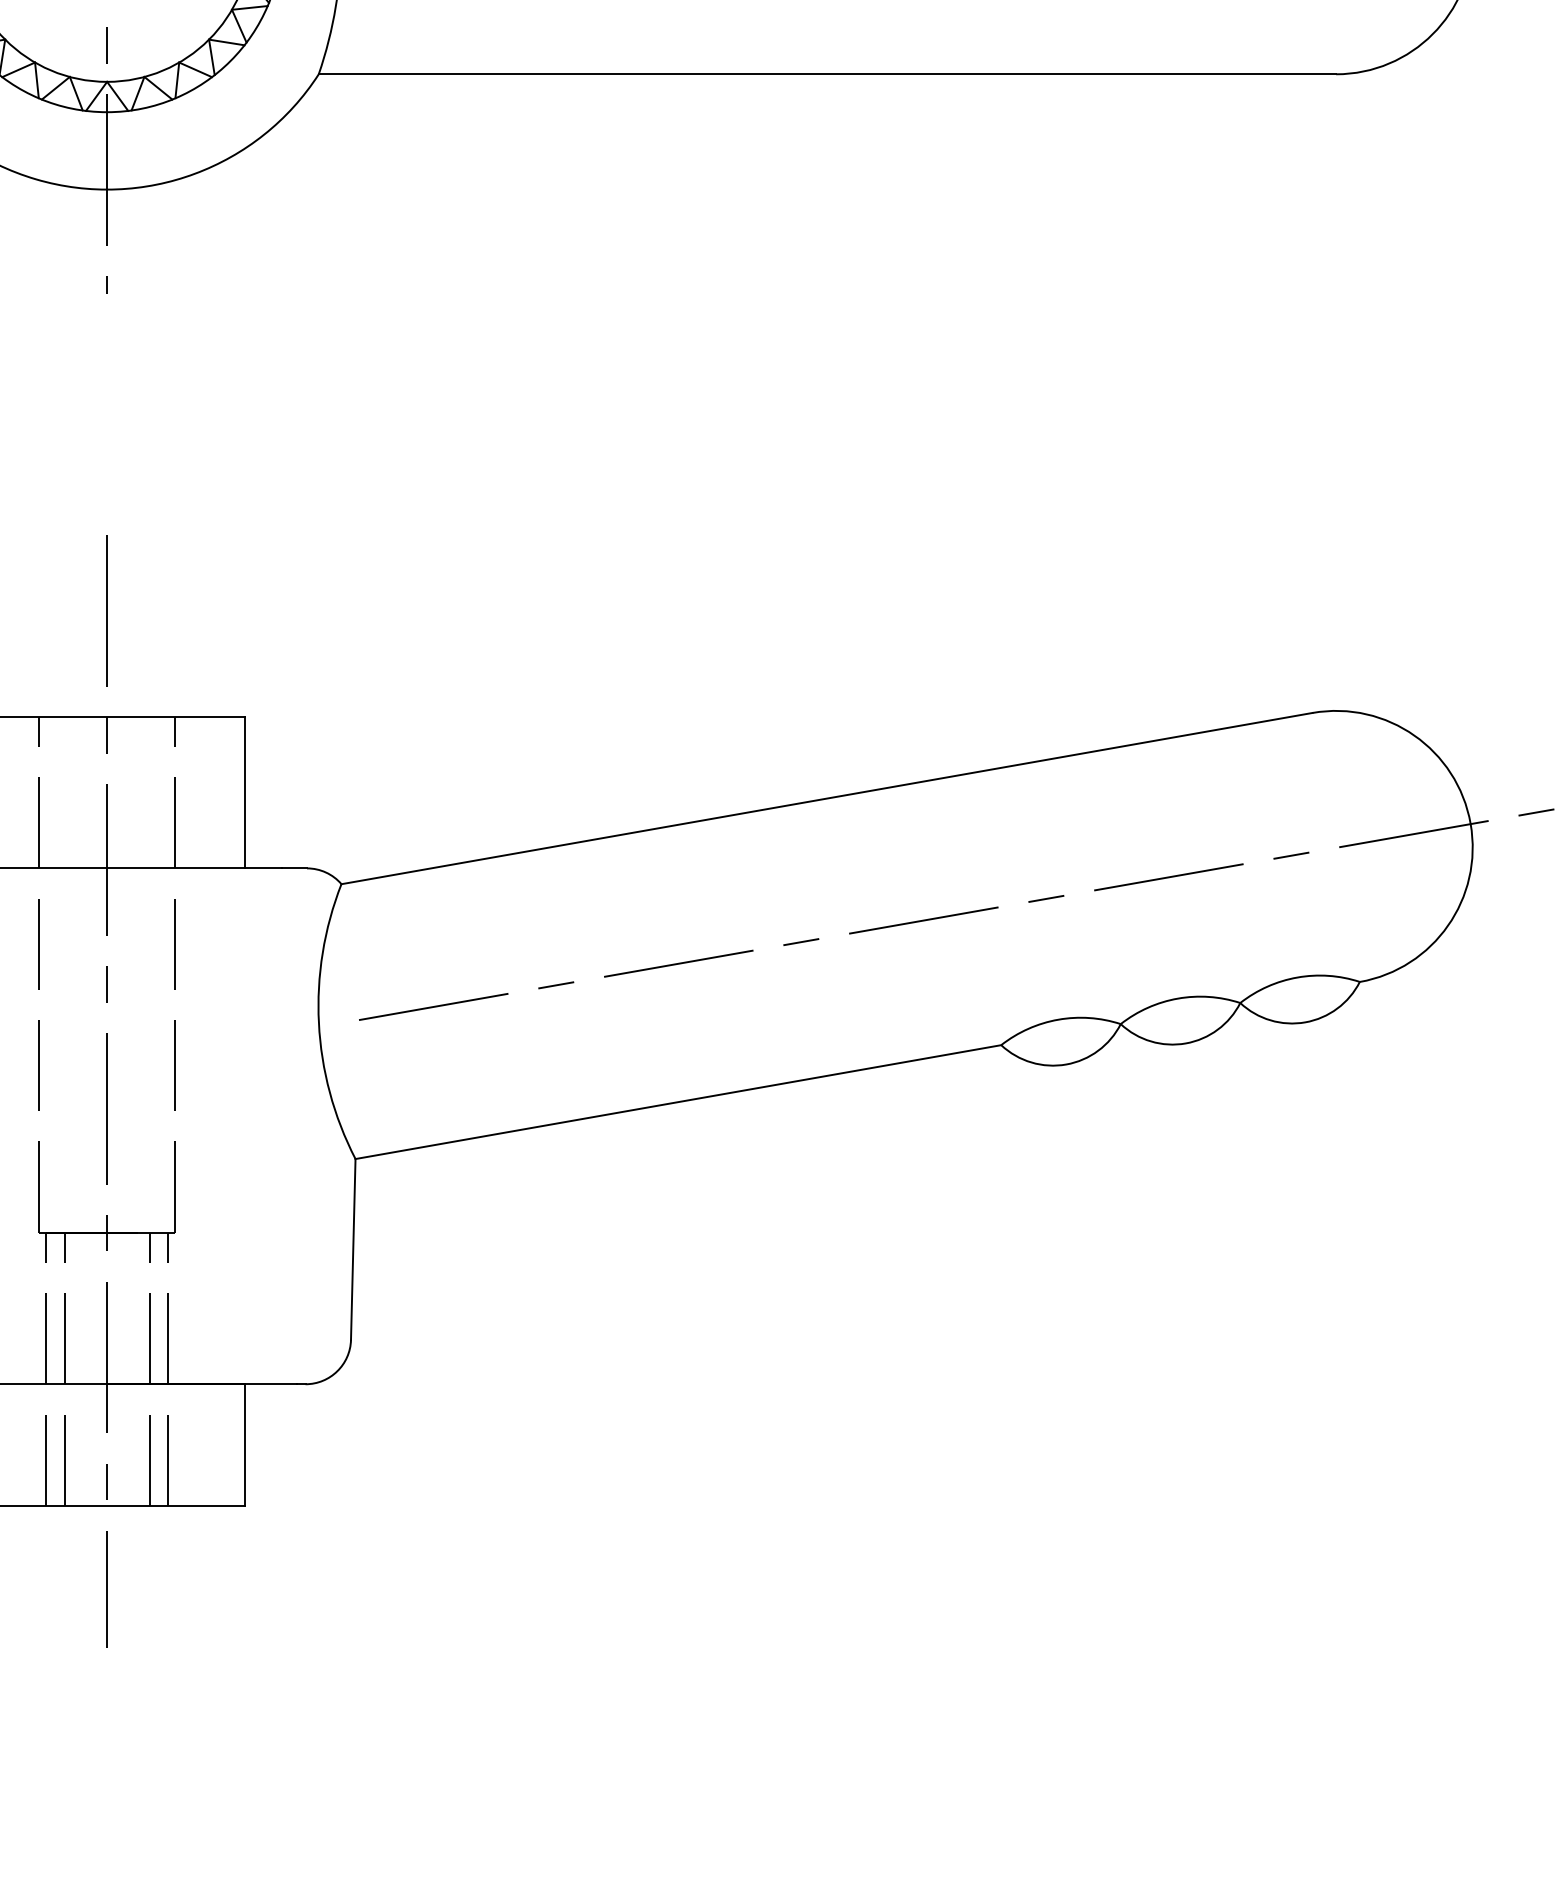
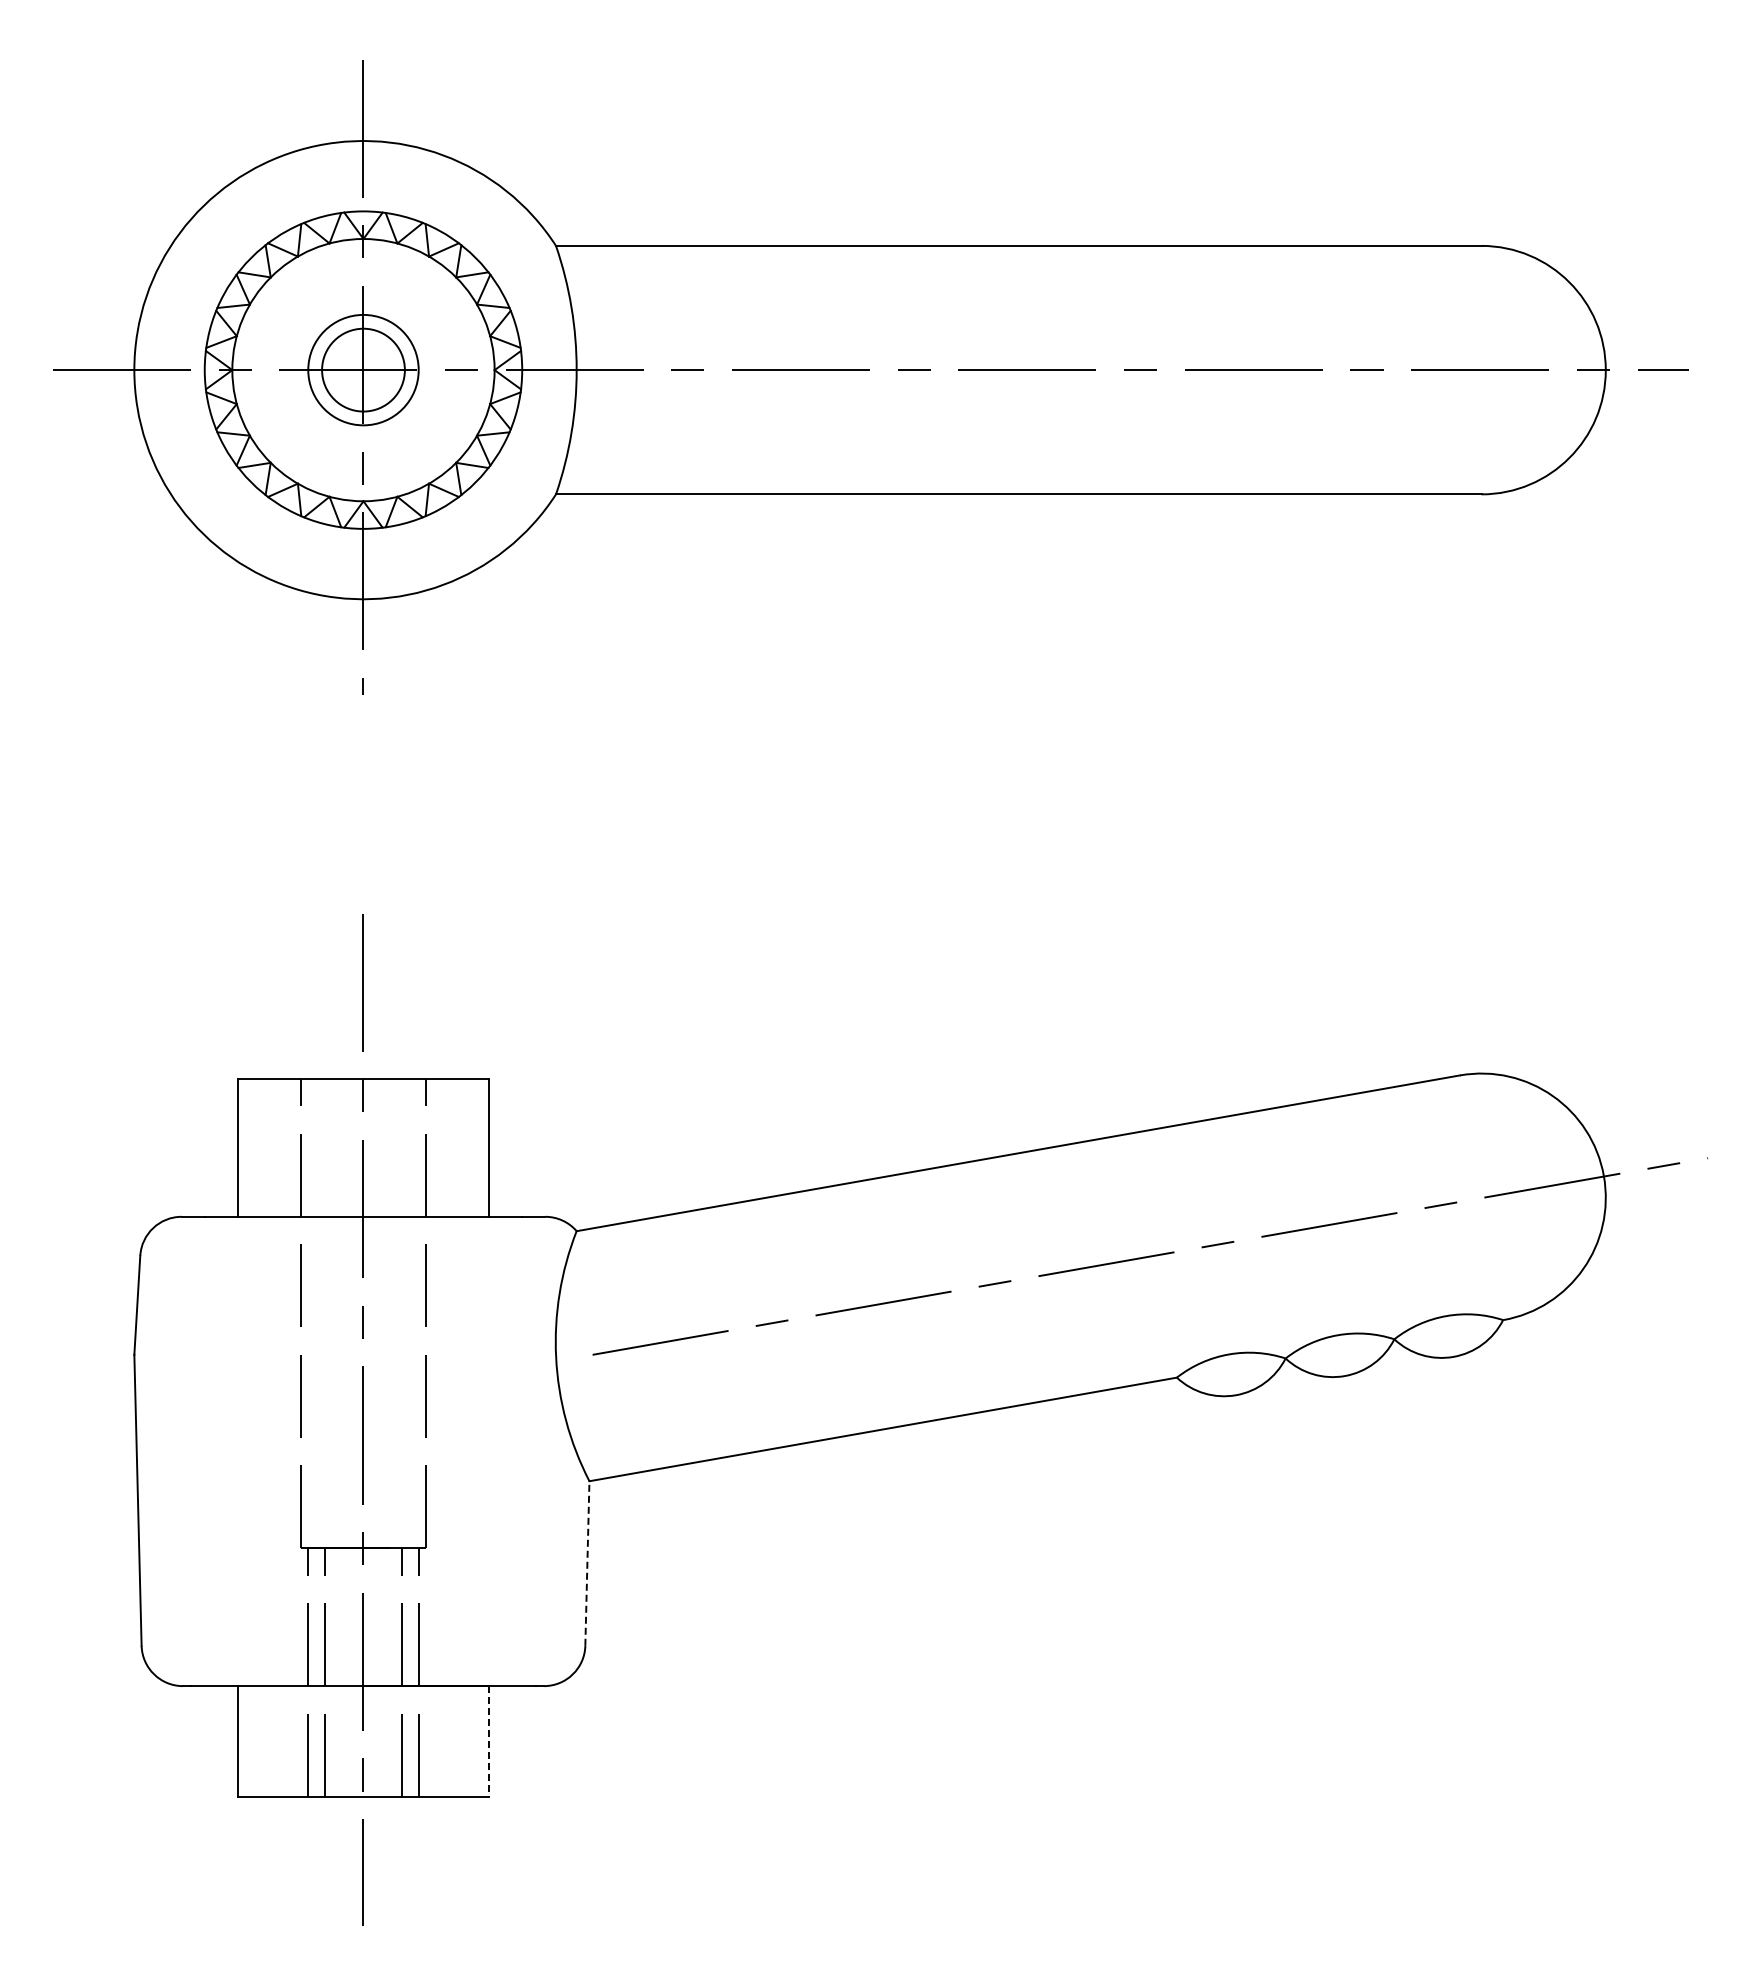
line: (353, 1249) -> (587, 1563), solid -> dashed
line: (245, 1445) -> (489, 1741), solid -> dashed

